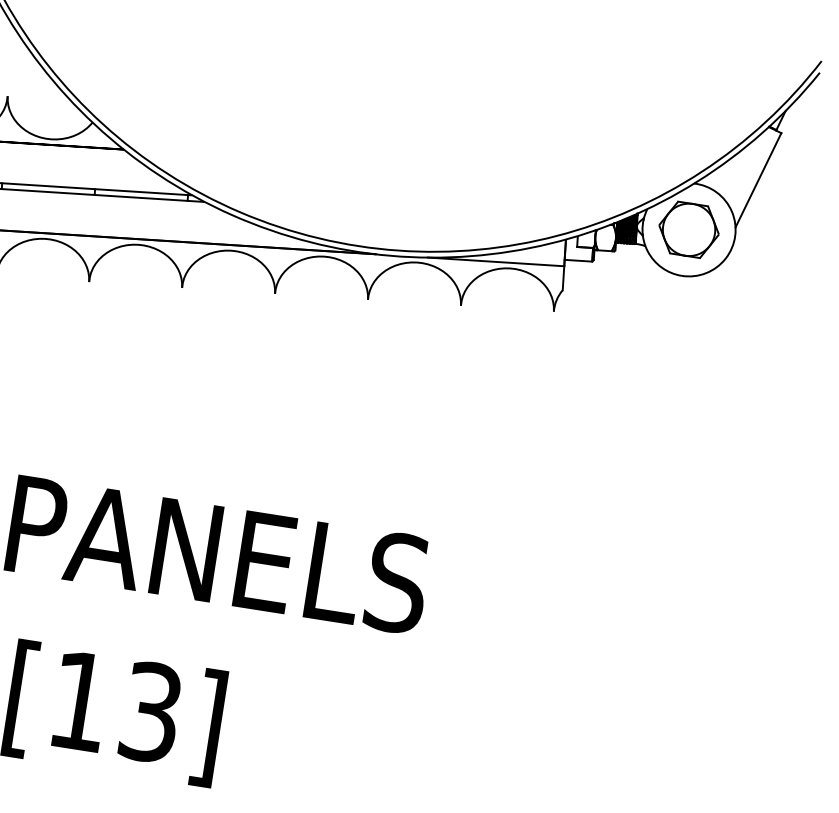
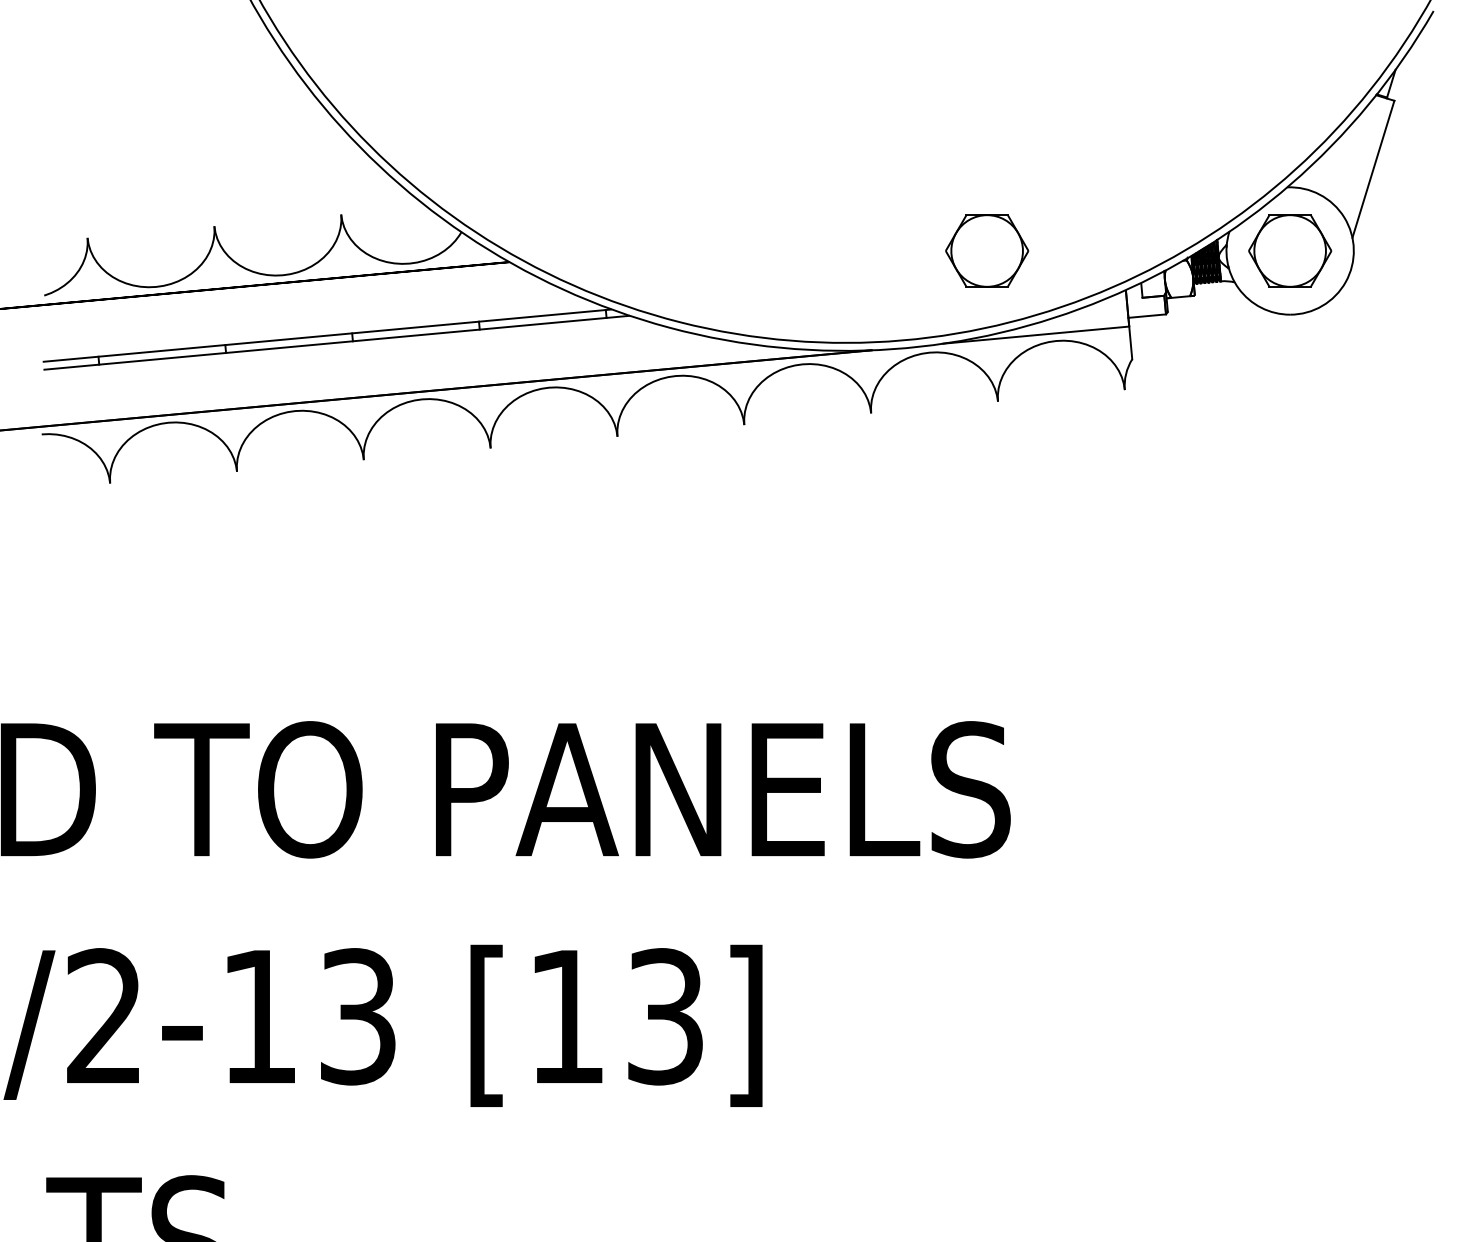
part: (470, 195) -> (987, 250), added

